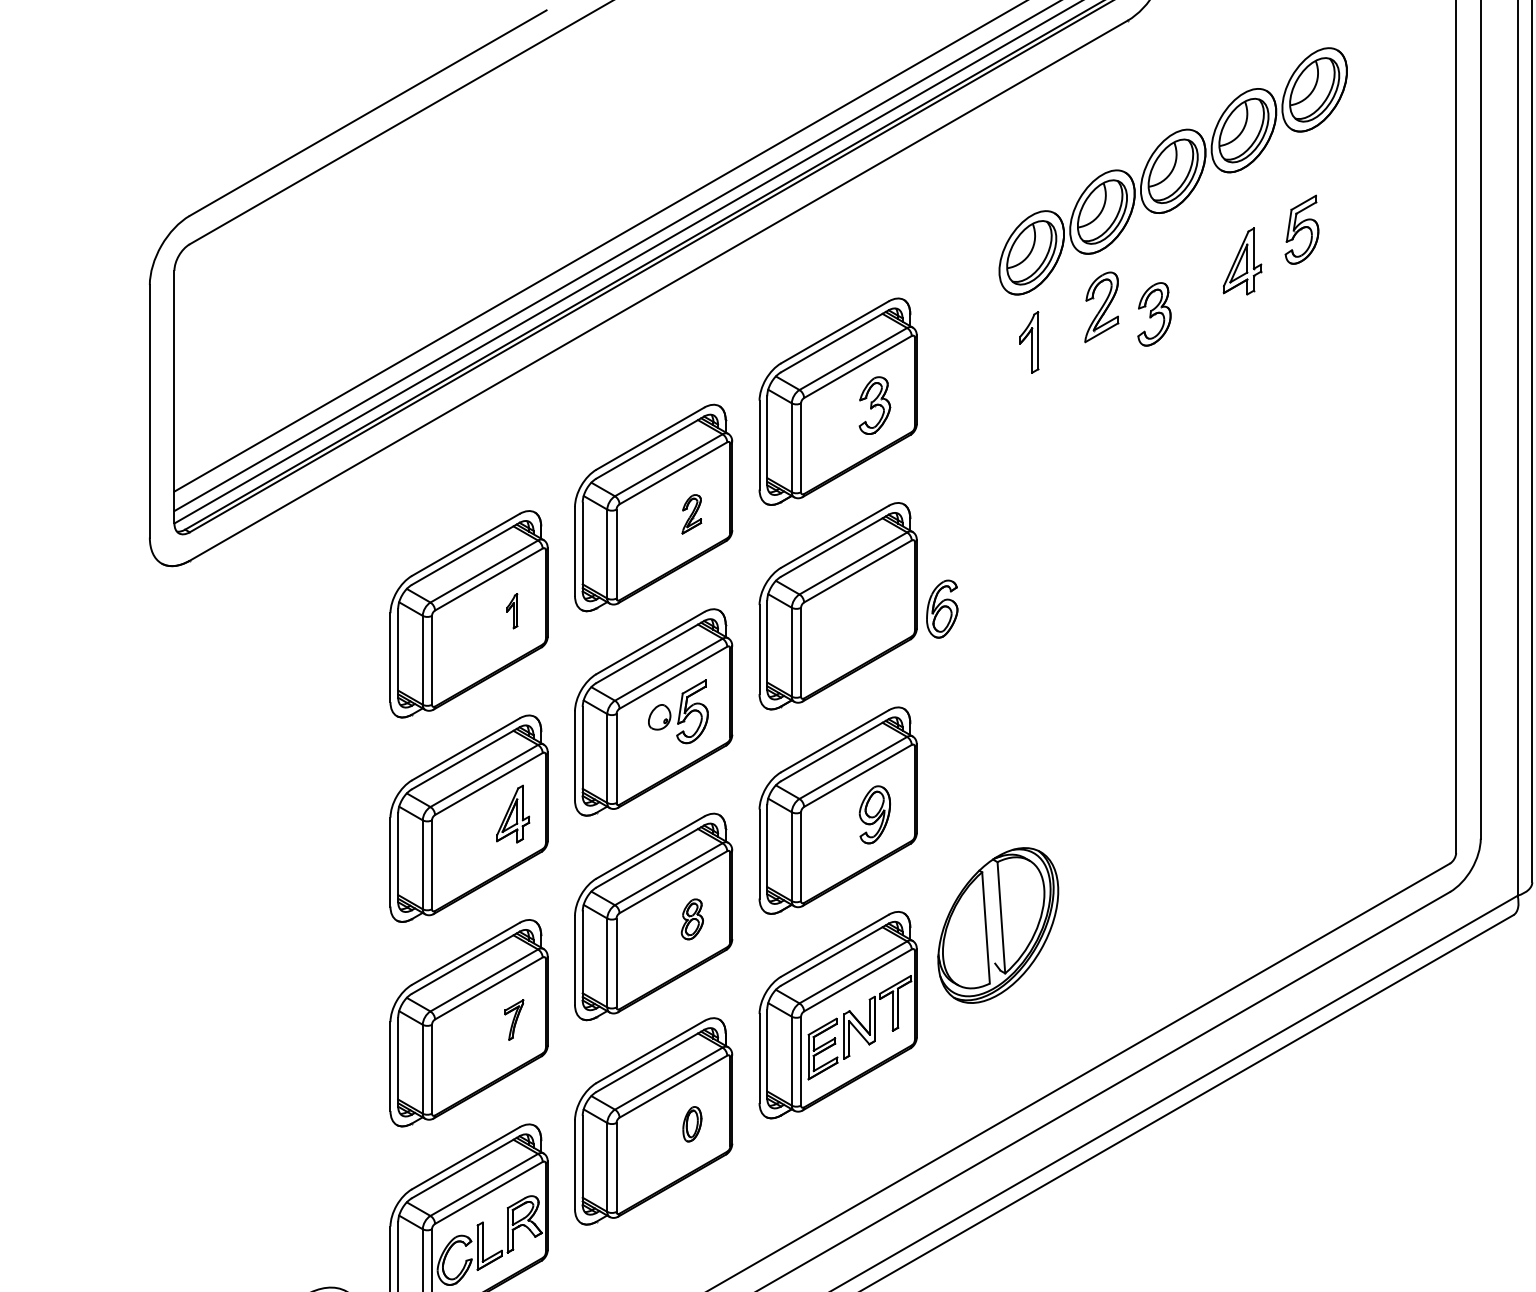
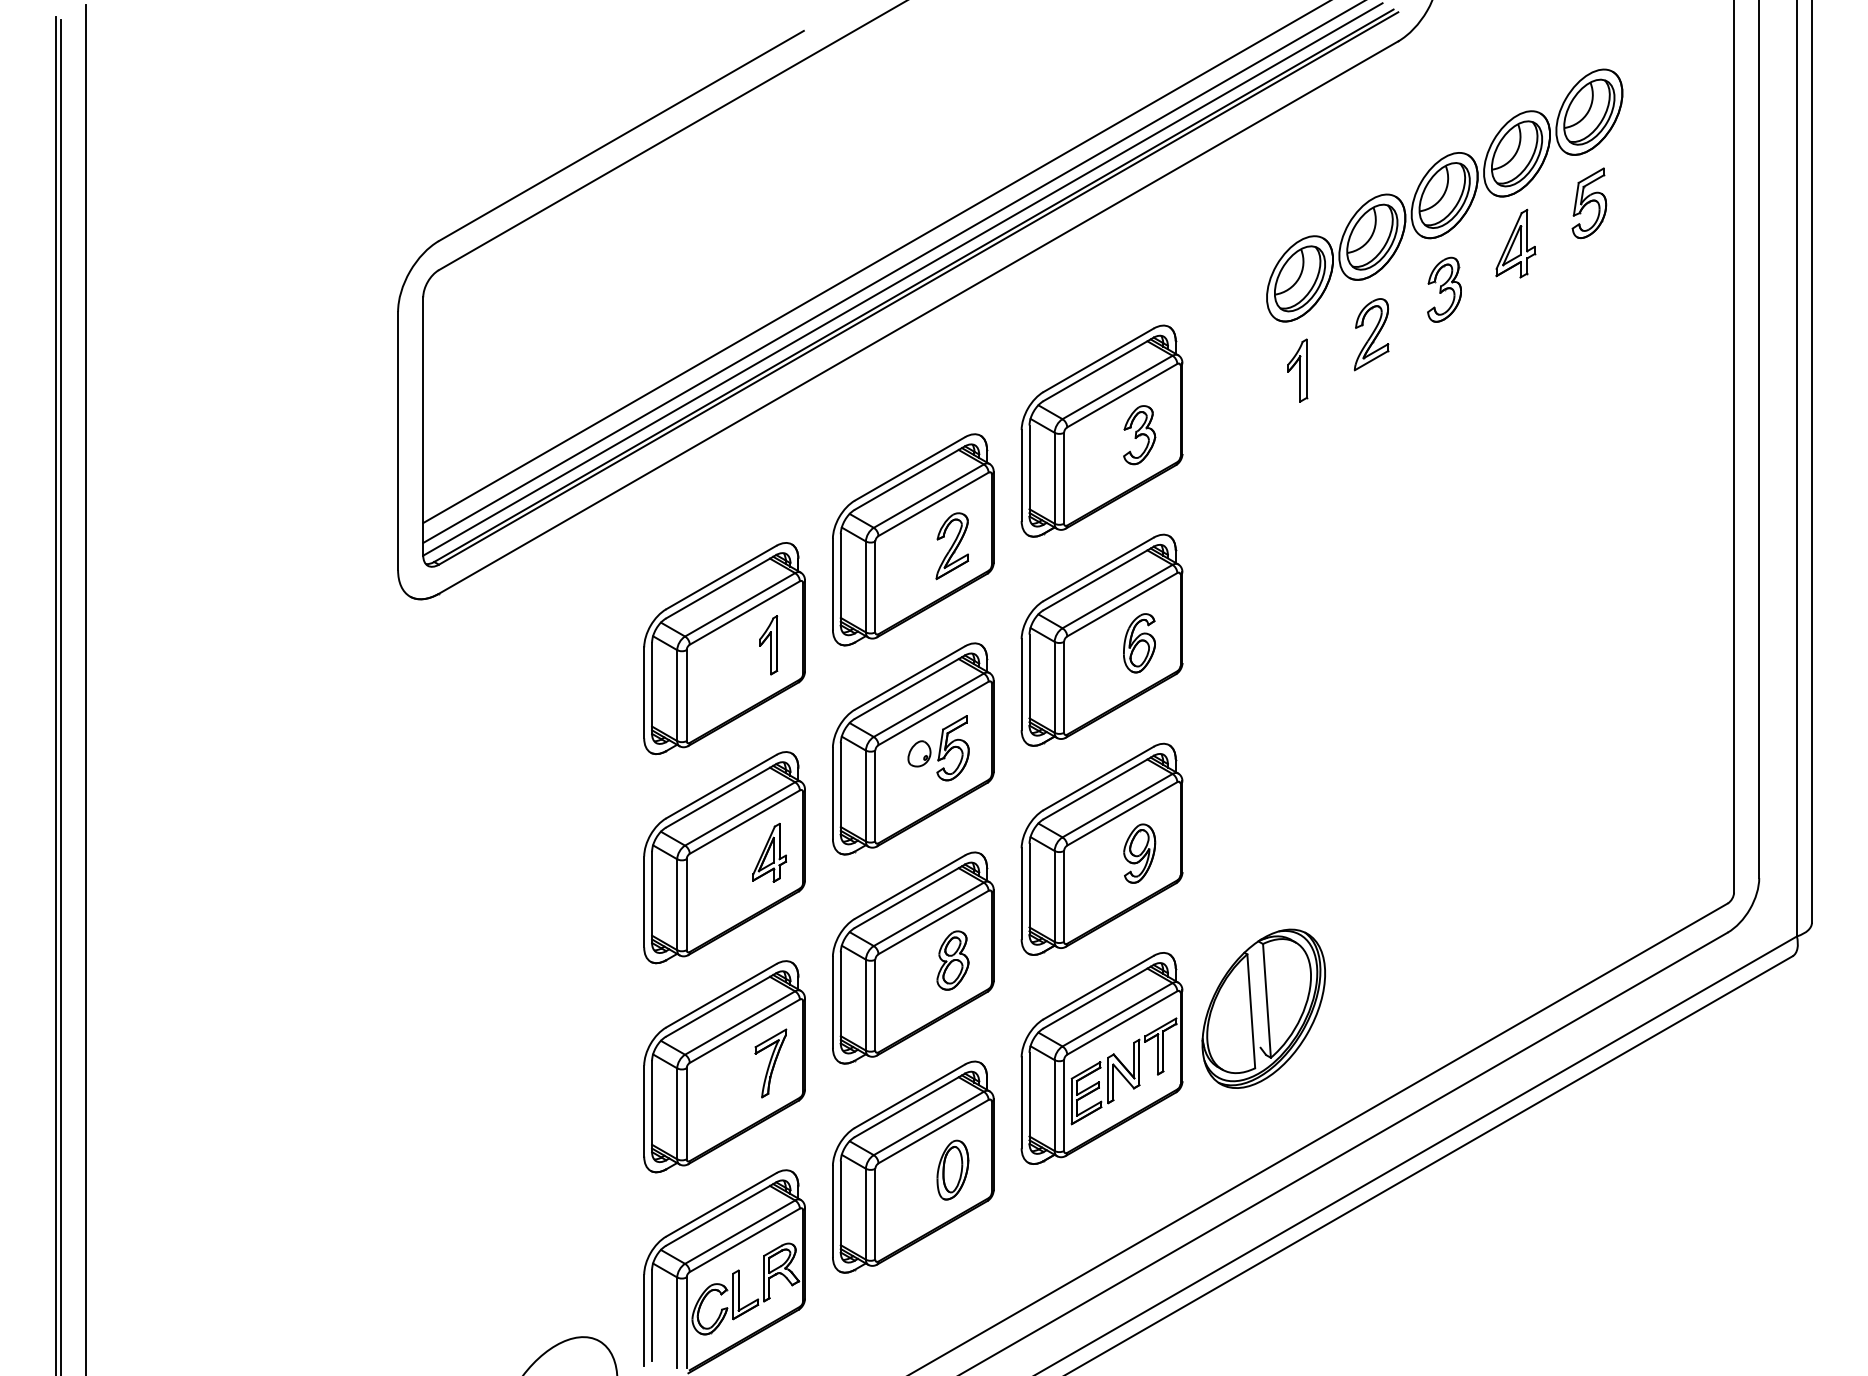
part: (1302, 229) -> (1589, 203), moved
part: (1242, 261) -> (1515, 243), moved
part: (1154, 314) -> (1444, 289), moved
part: (691, 514) -> (952, 546), size x1.67
part: (942, 609) -> (1139, 643), moved
part: (512, 611) -> (768, 645), size x1.67
part: (691, 919) -> (952, 960), size x1.43
part: (997, 925) -> (1263, 1008), moved
part: (513, 1020) -> (770, 1063), size x1.67
part: (691, 1123) -> (952, 1169), size x1.67

